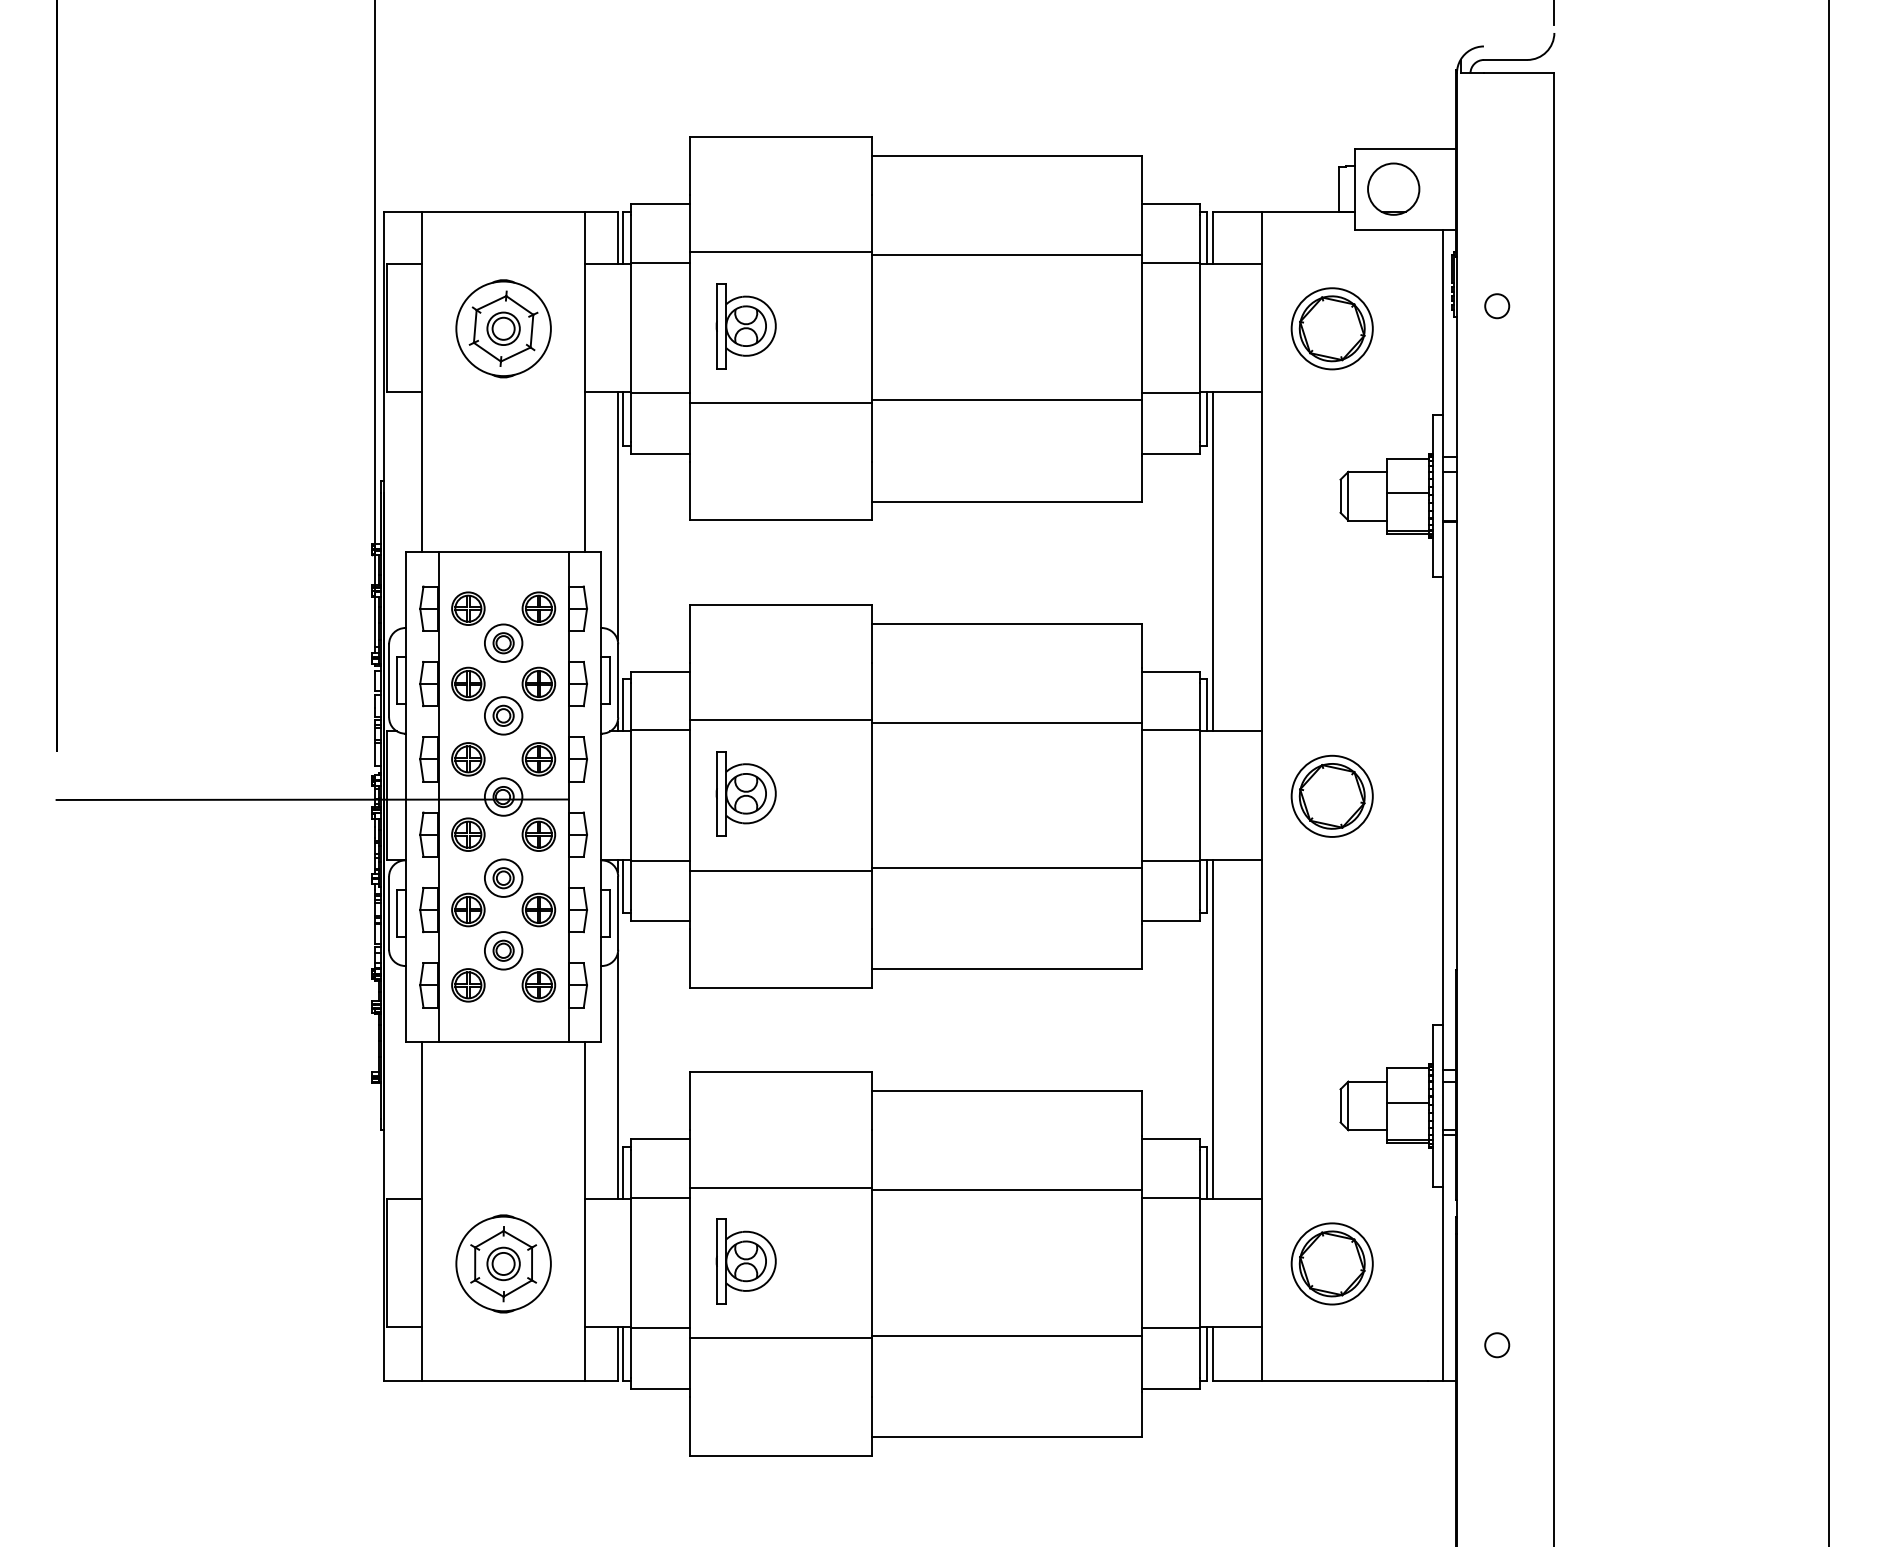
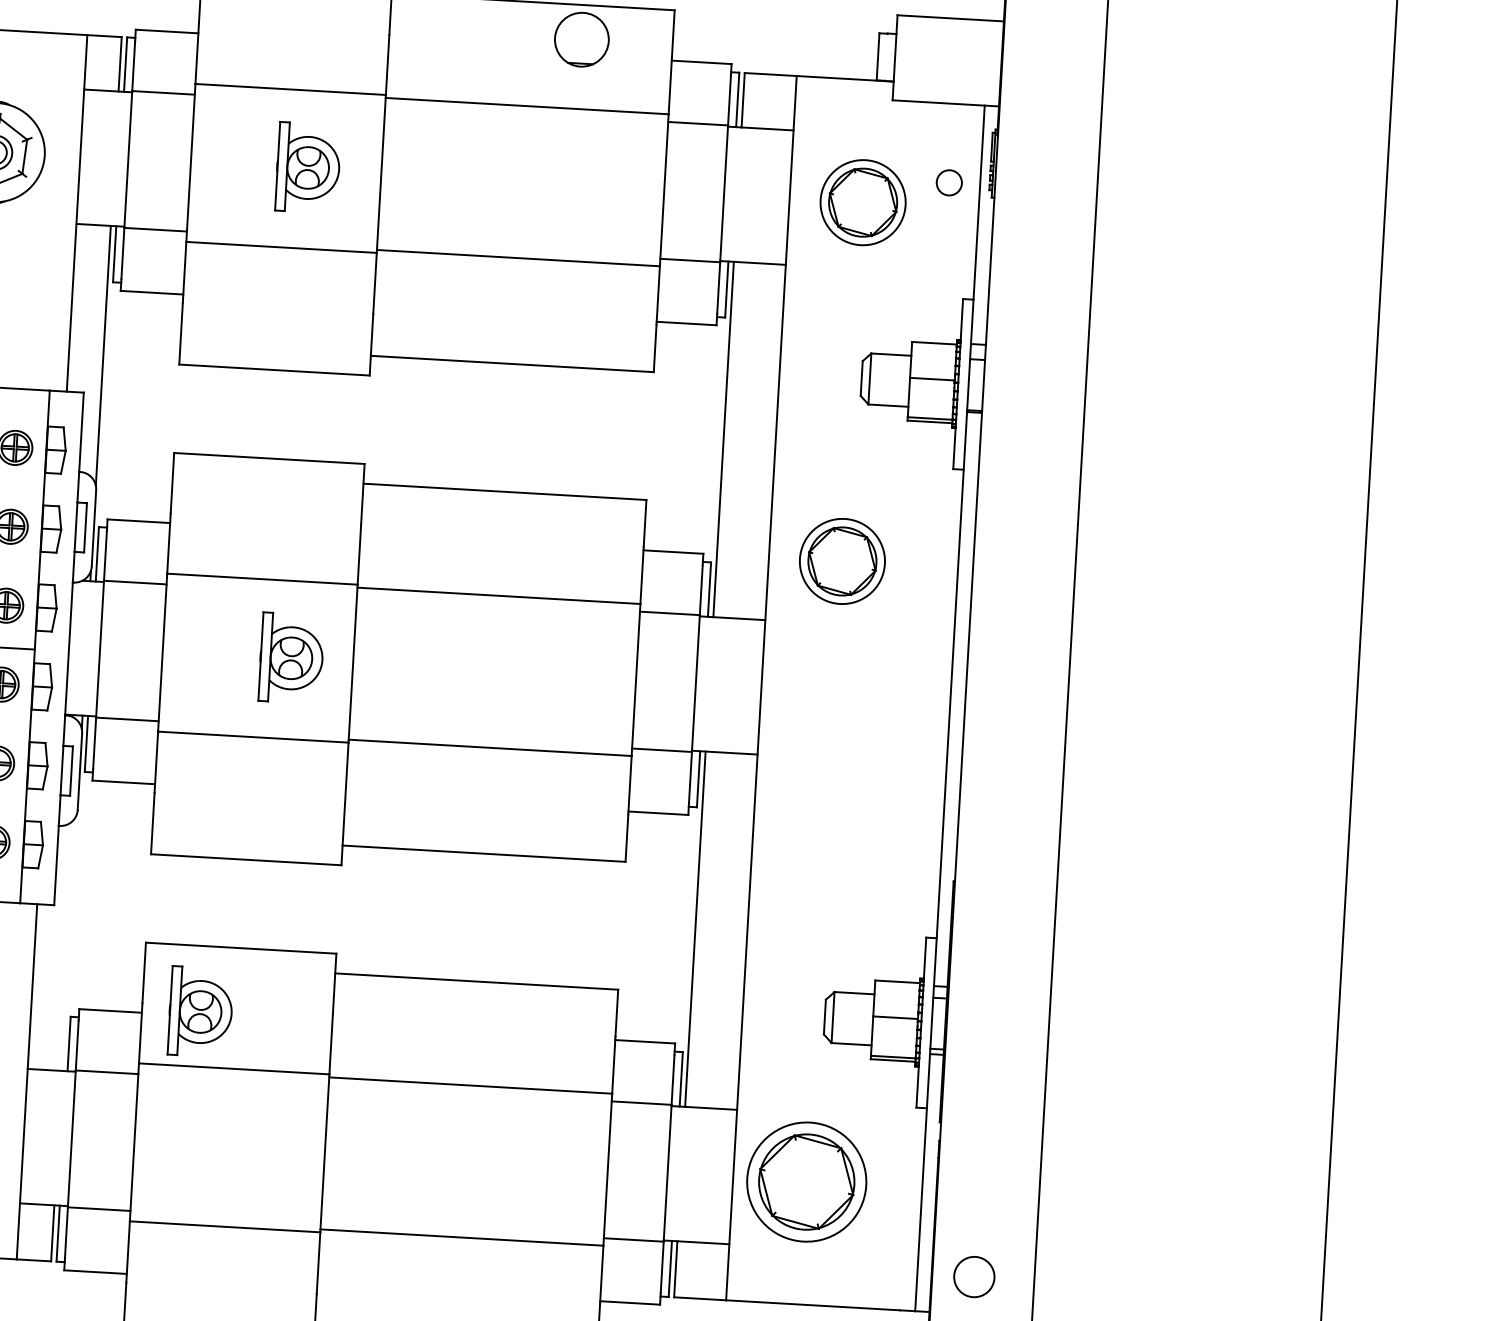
part: (1393, 188) -> (581, 39), moved
circle: (1497, 306) -> (949, 183), moved
part: (745, 326) -> (307, 168), moved
part: (745, 793) -> (290, 657), moved
part: (1331, 795) -> (841, 560), moved
line: (617, 1076) -> (69, 942), removed
part: (745, 1261) -> (199, 1012), moved
part: (1331, 1263) -> (805, 1181), size x1.4
circle: (1497, 1345) -> (974, 1277), size x1.6

